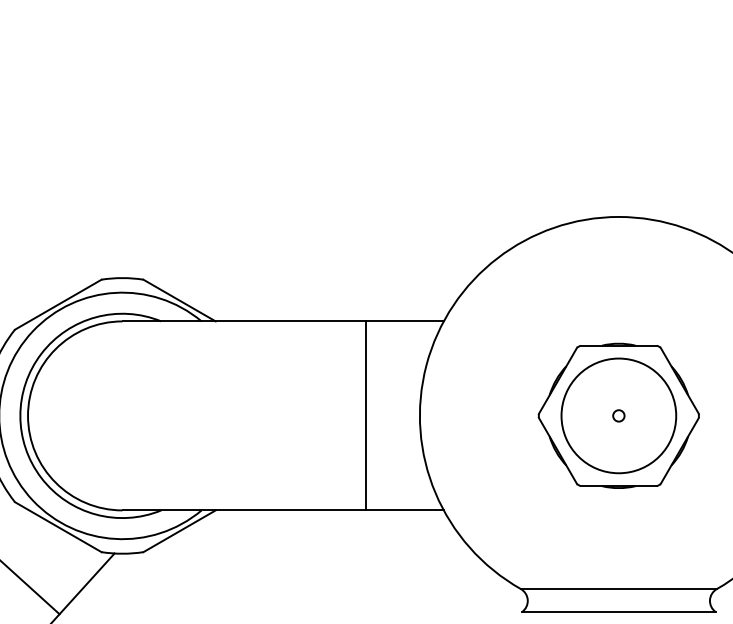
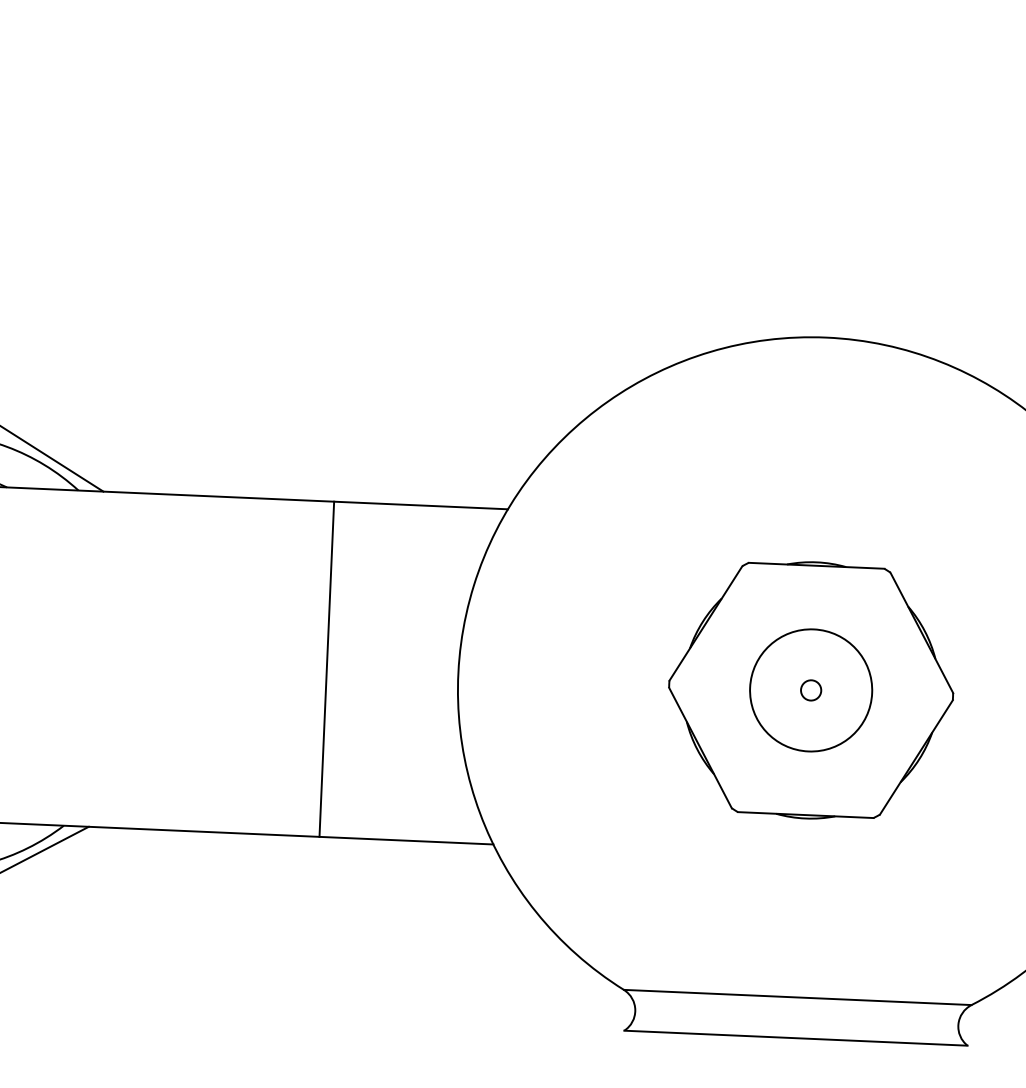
line: (365, 415) -> (326, 668), moved
circle: (618, 415) -> (810, 689), size x0.6

